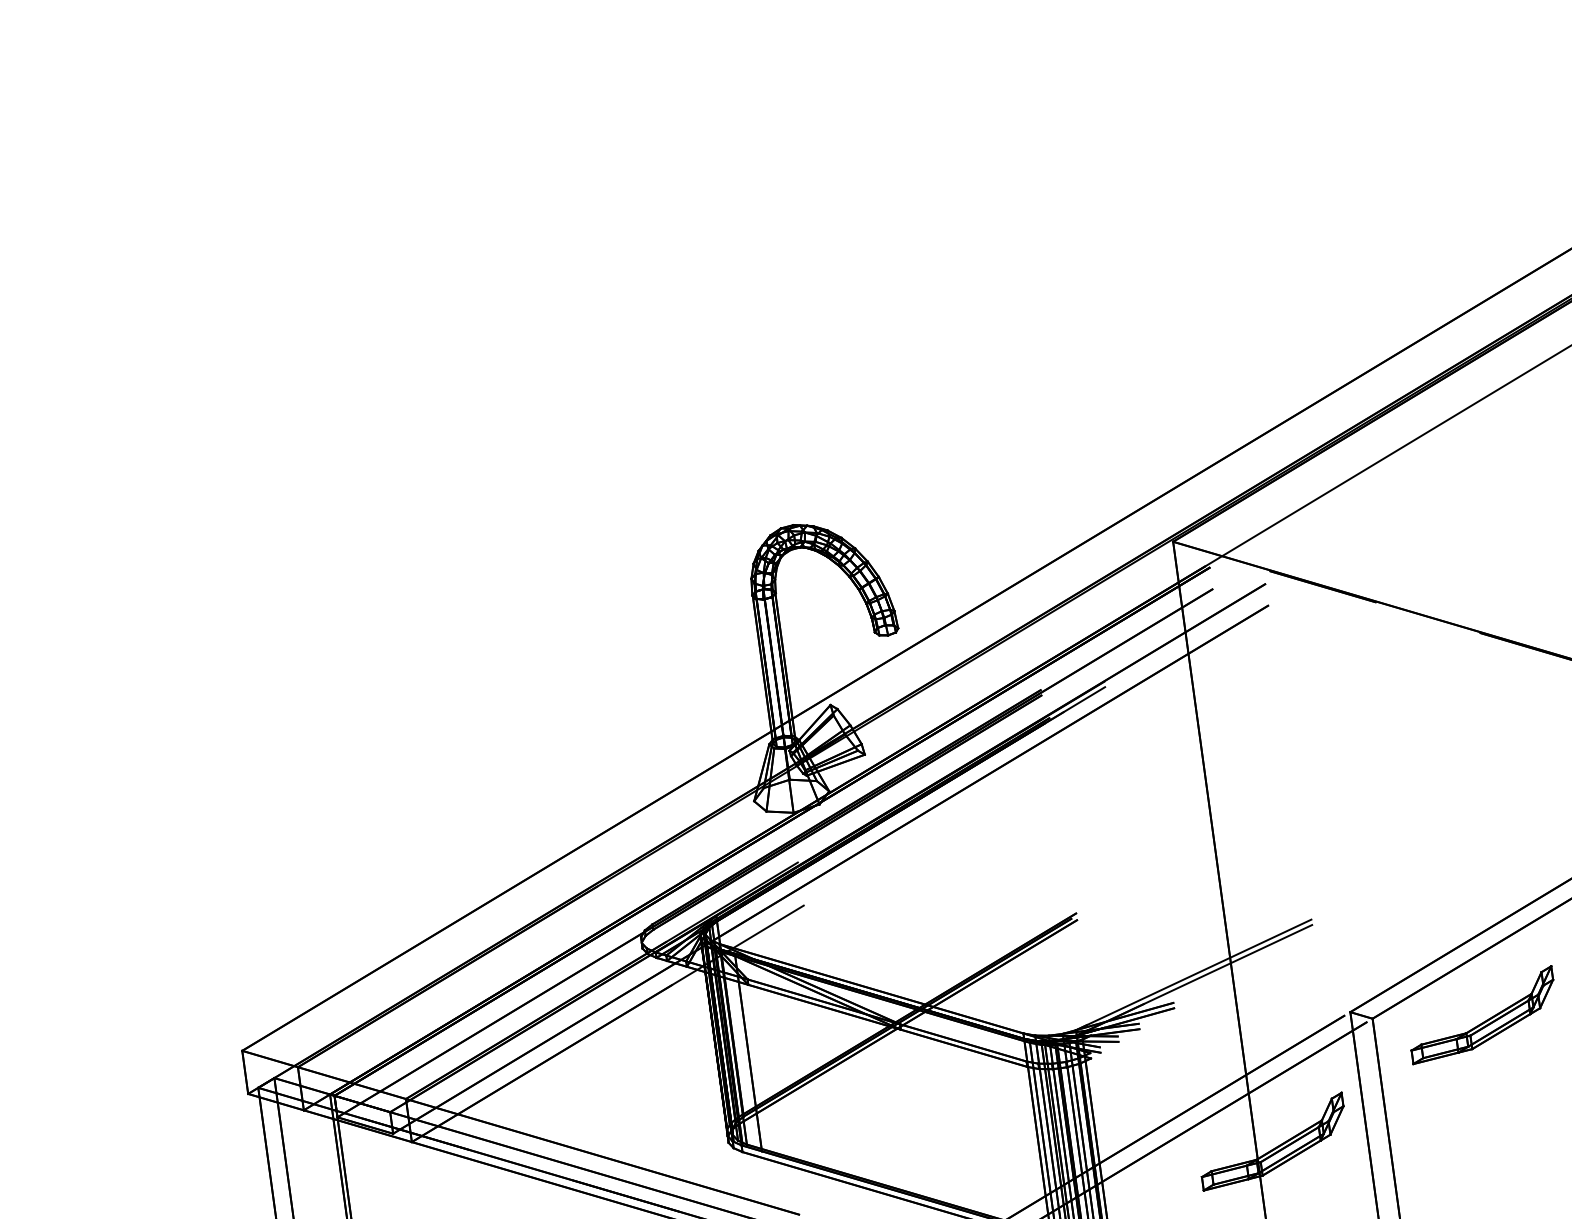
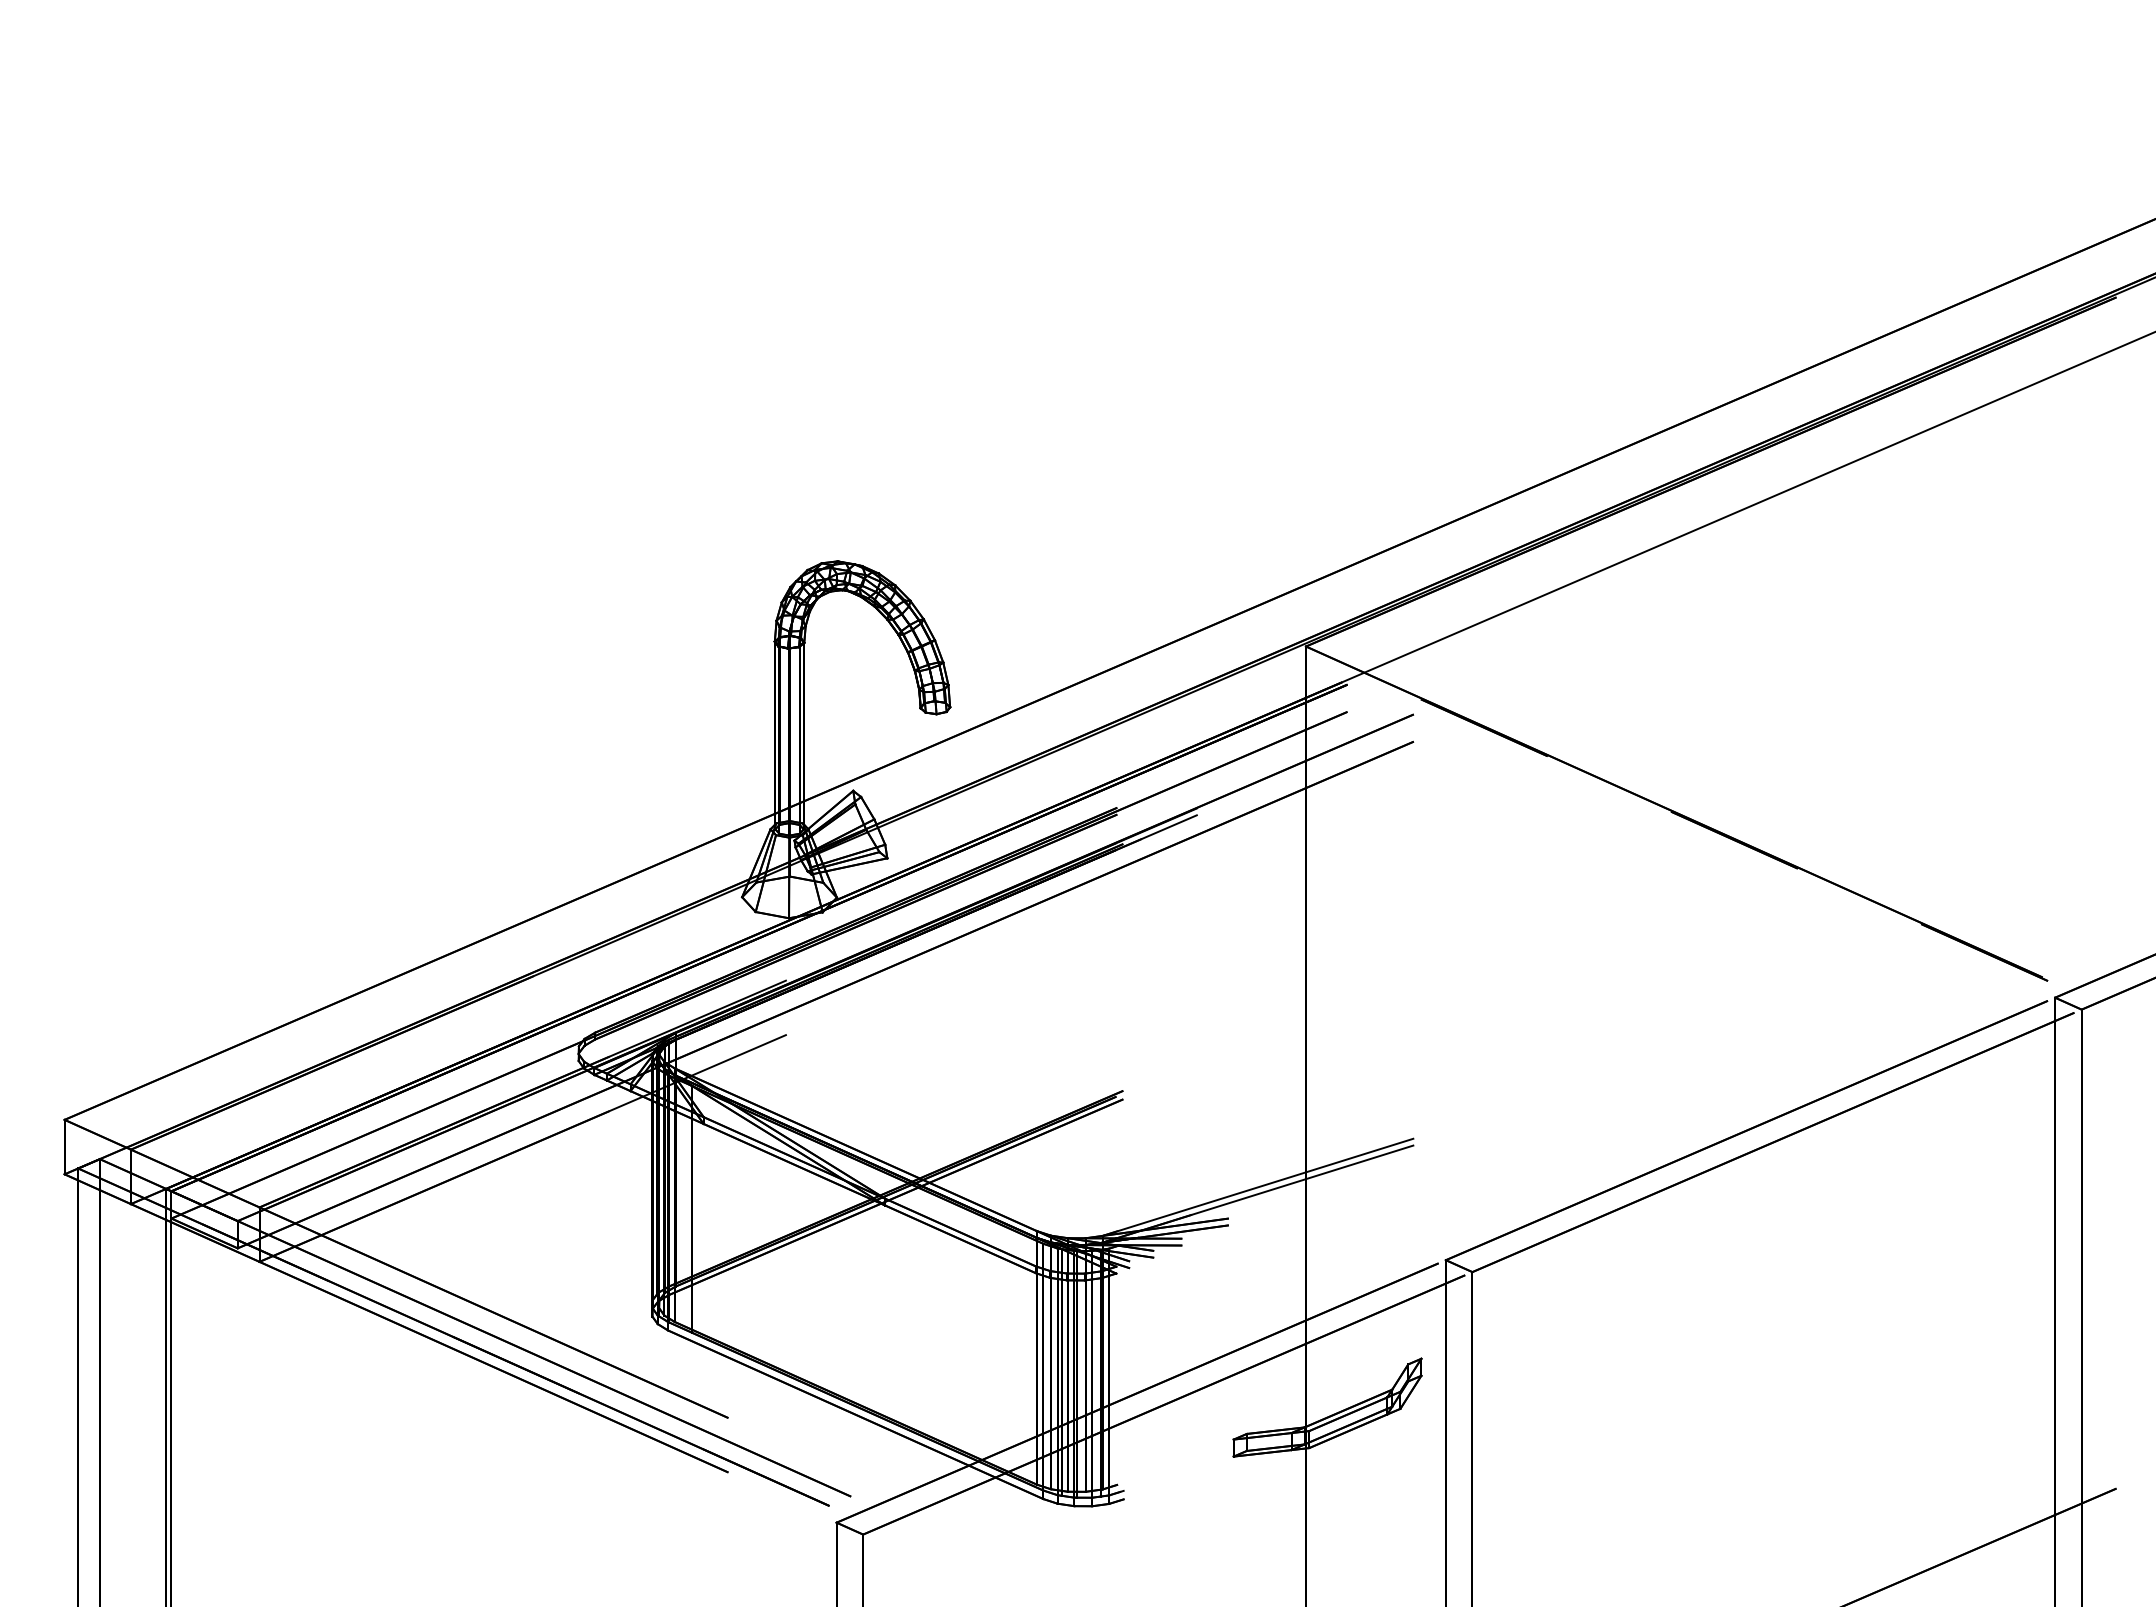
part: (1485, 1020) -> (1612, 1293), removed

